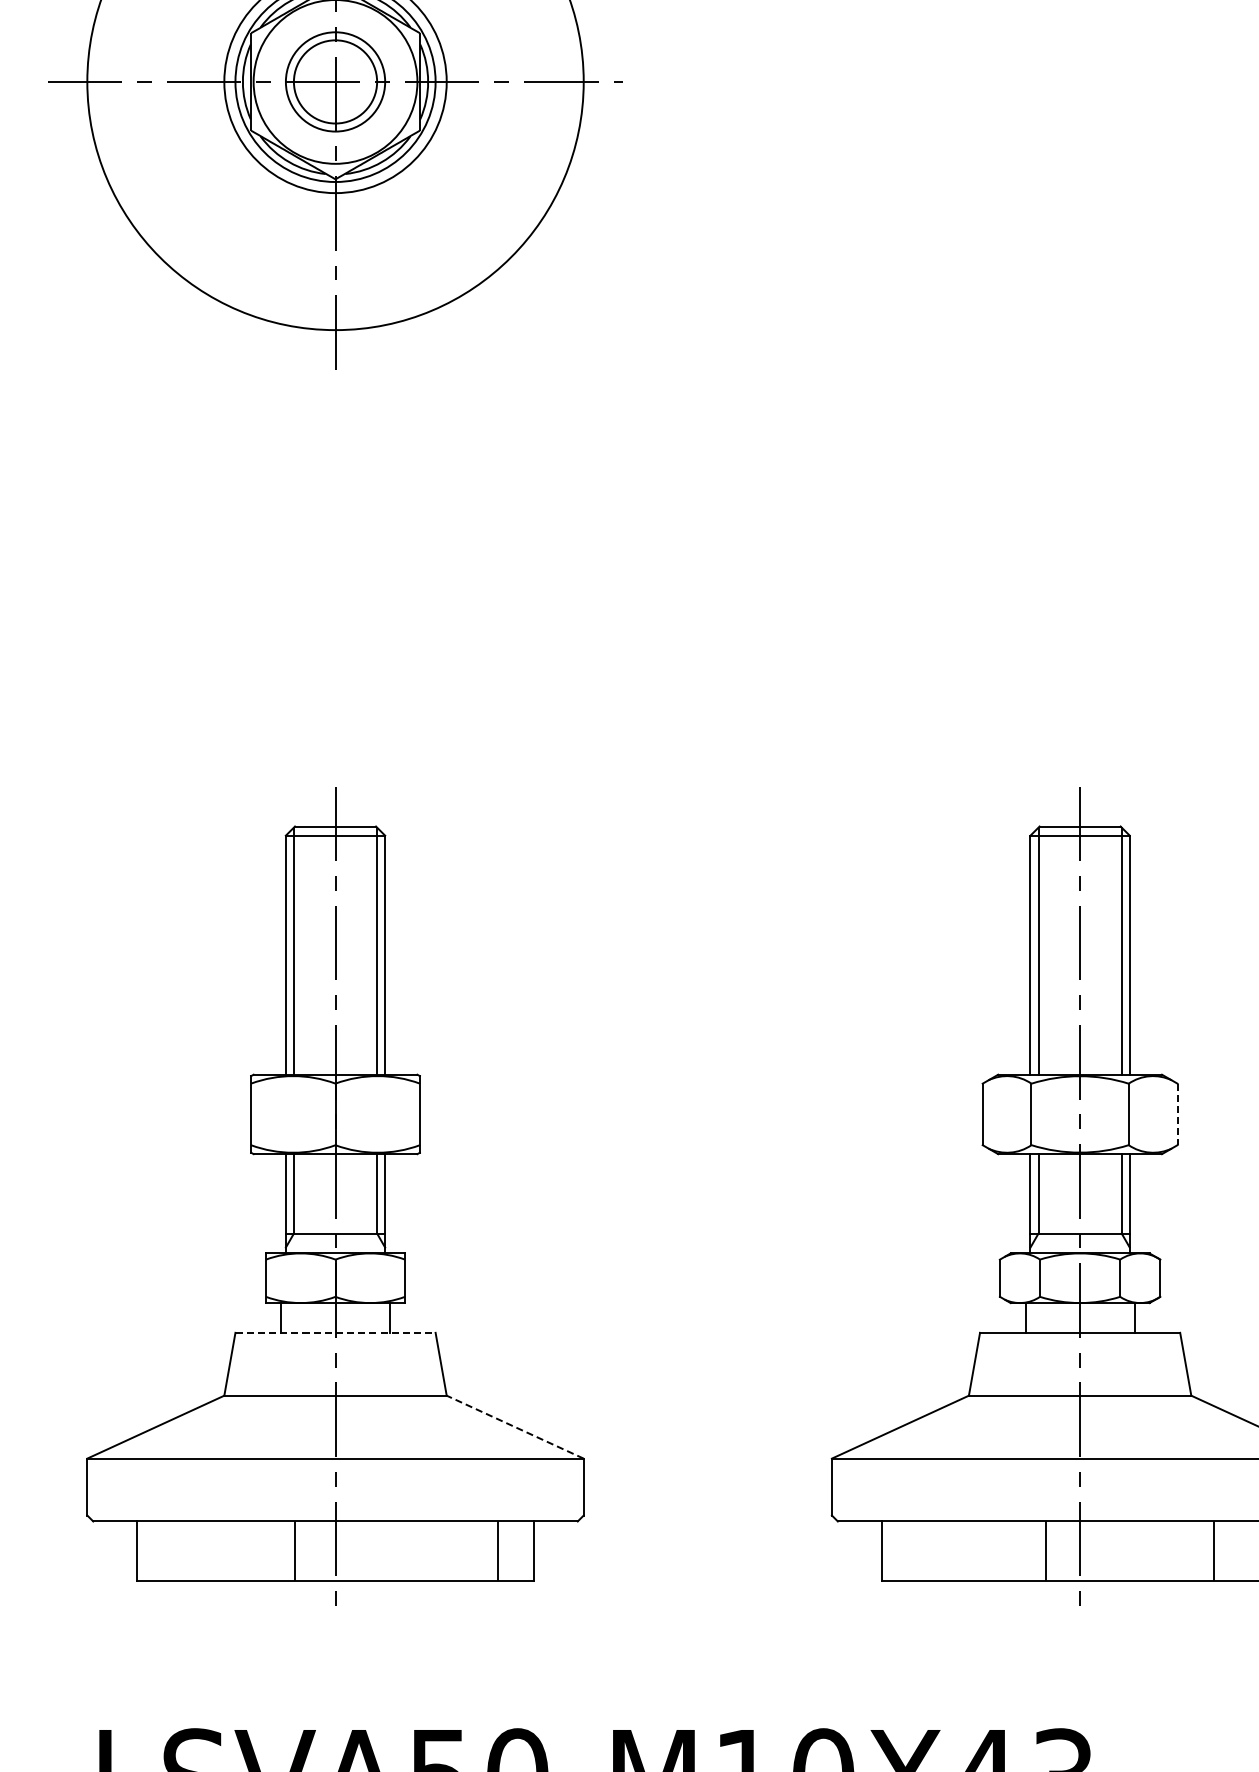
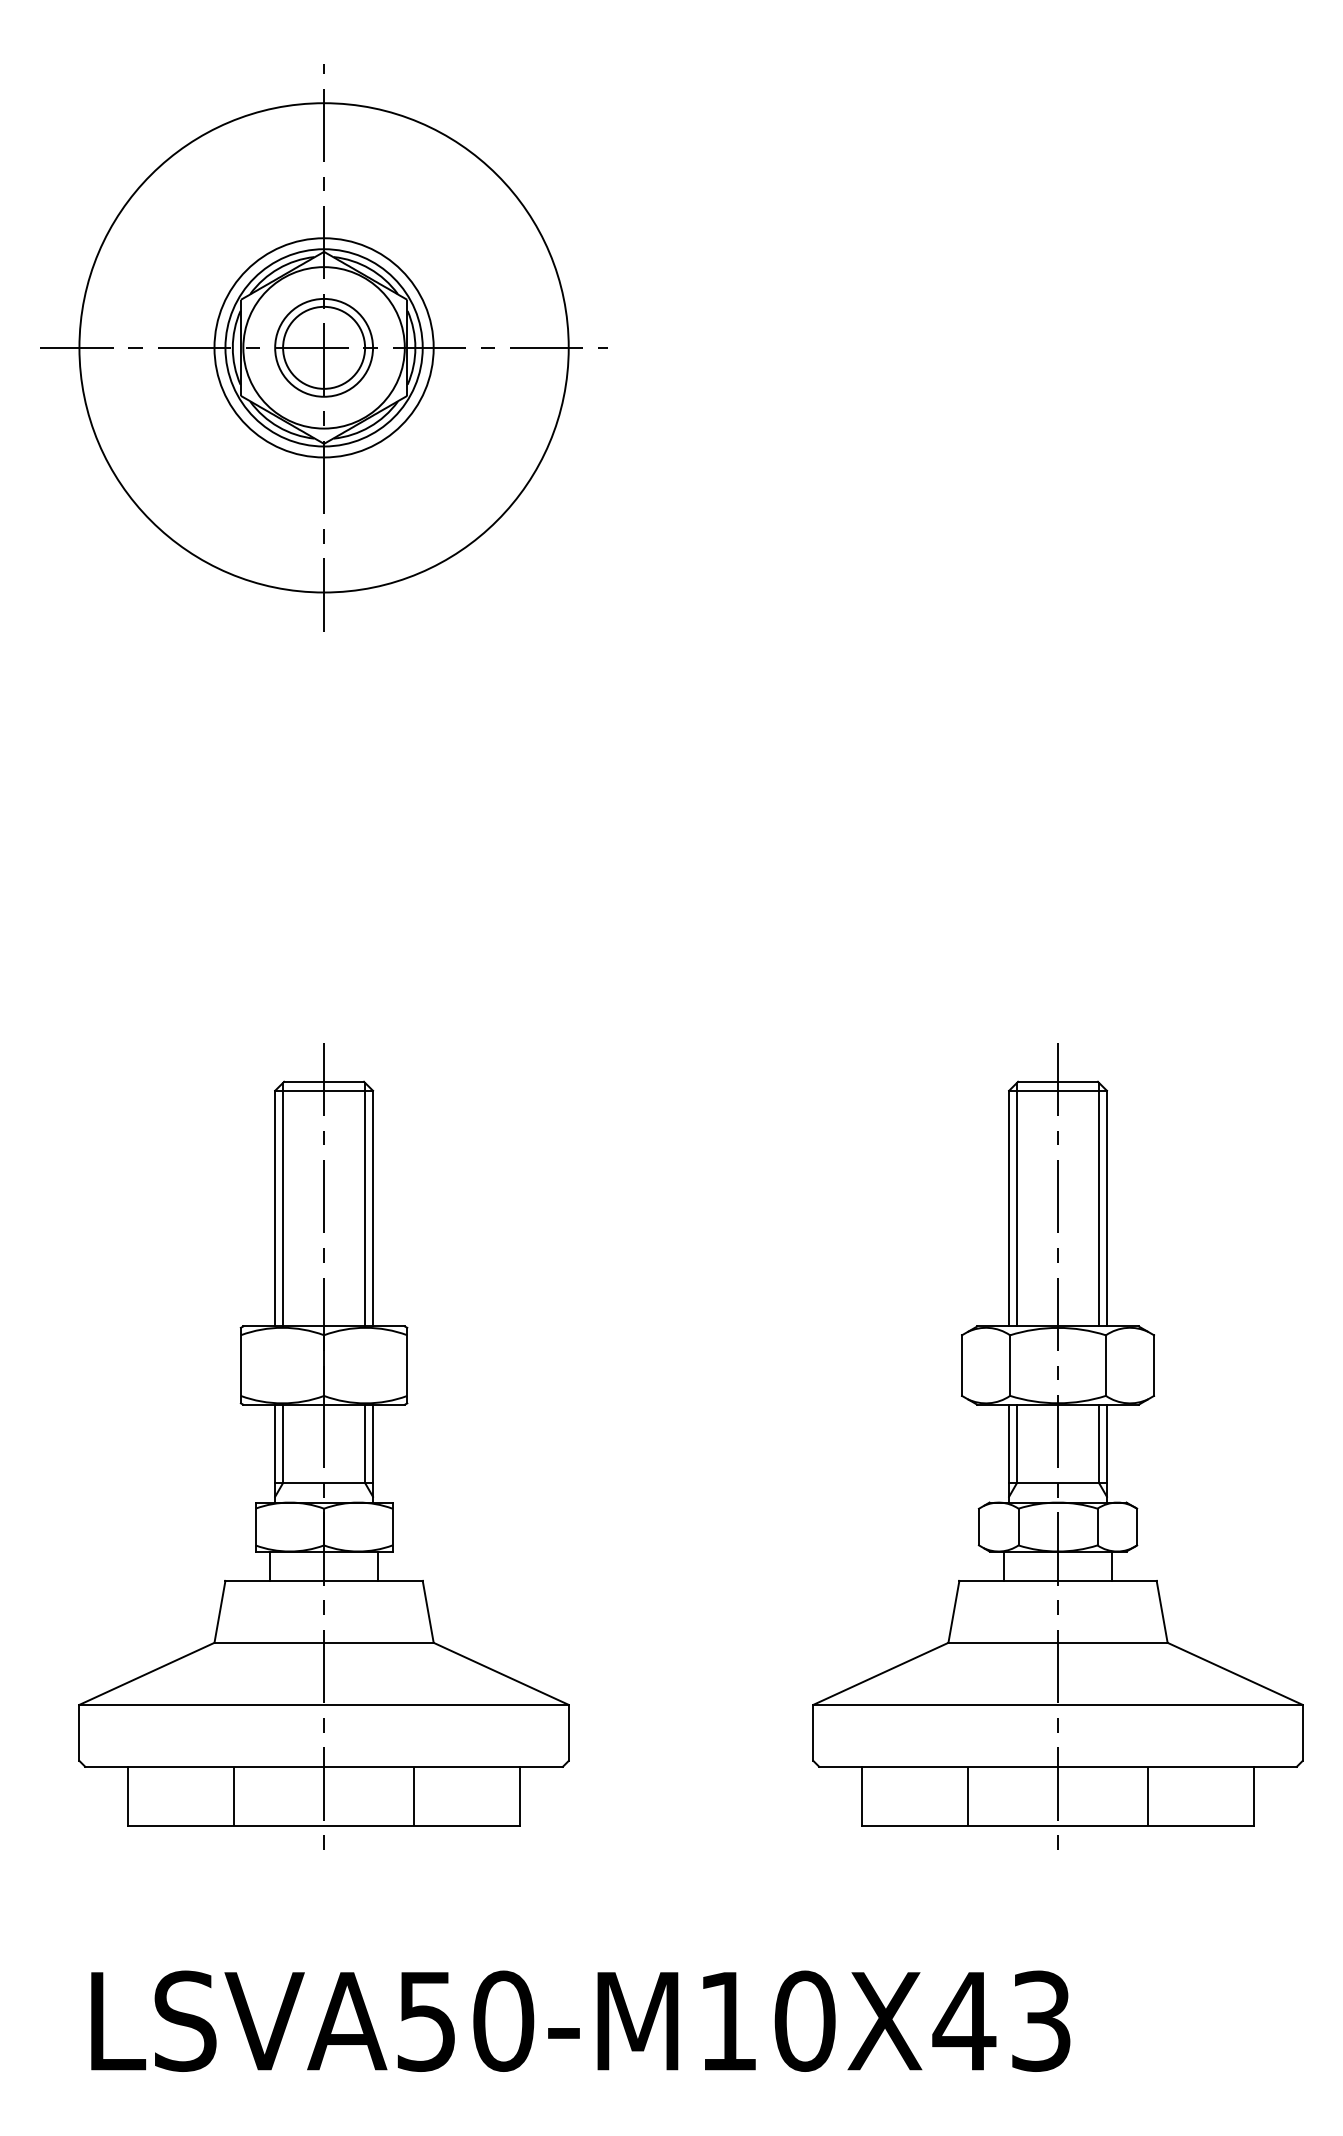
line: (1177, 1115) -> (1154, 1366), dashed -> solid
line: (335, 1332) -> (324, 1580), dashed -> solid
line: (514, 1426) -> (500, 1673), dashed -> solid
line: (295, 1550) -> (234, 1795), moved
line: (498, 1550) -> (414, 1795), moved
line: (1046, 1550) -> (968, 1795), moved
line: (1214, 1550) -> (1148, 1795), moved

